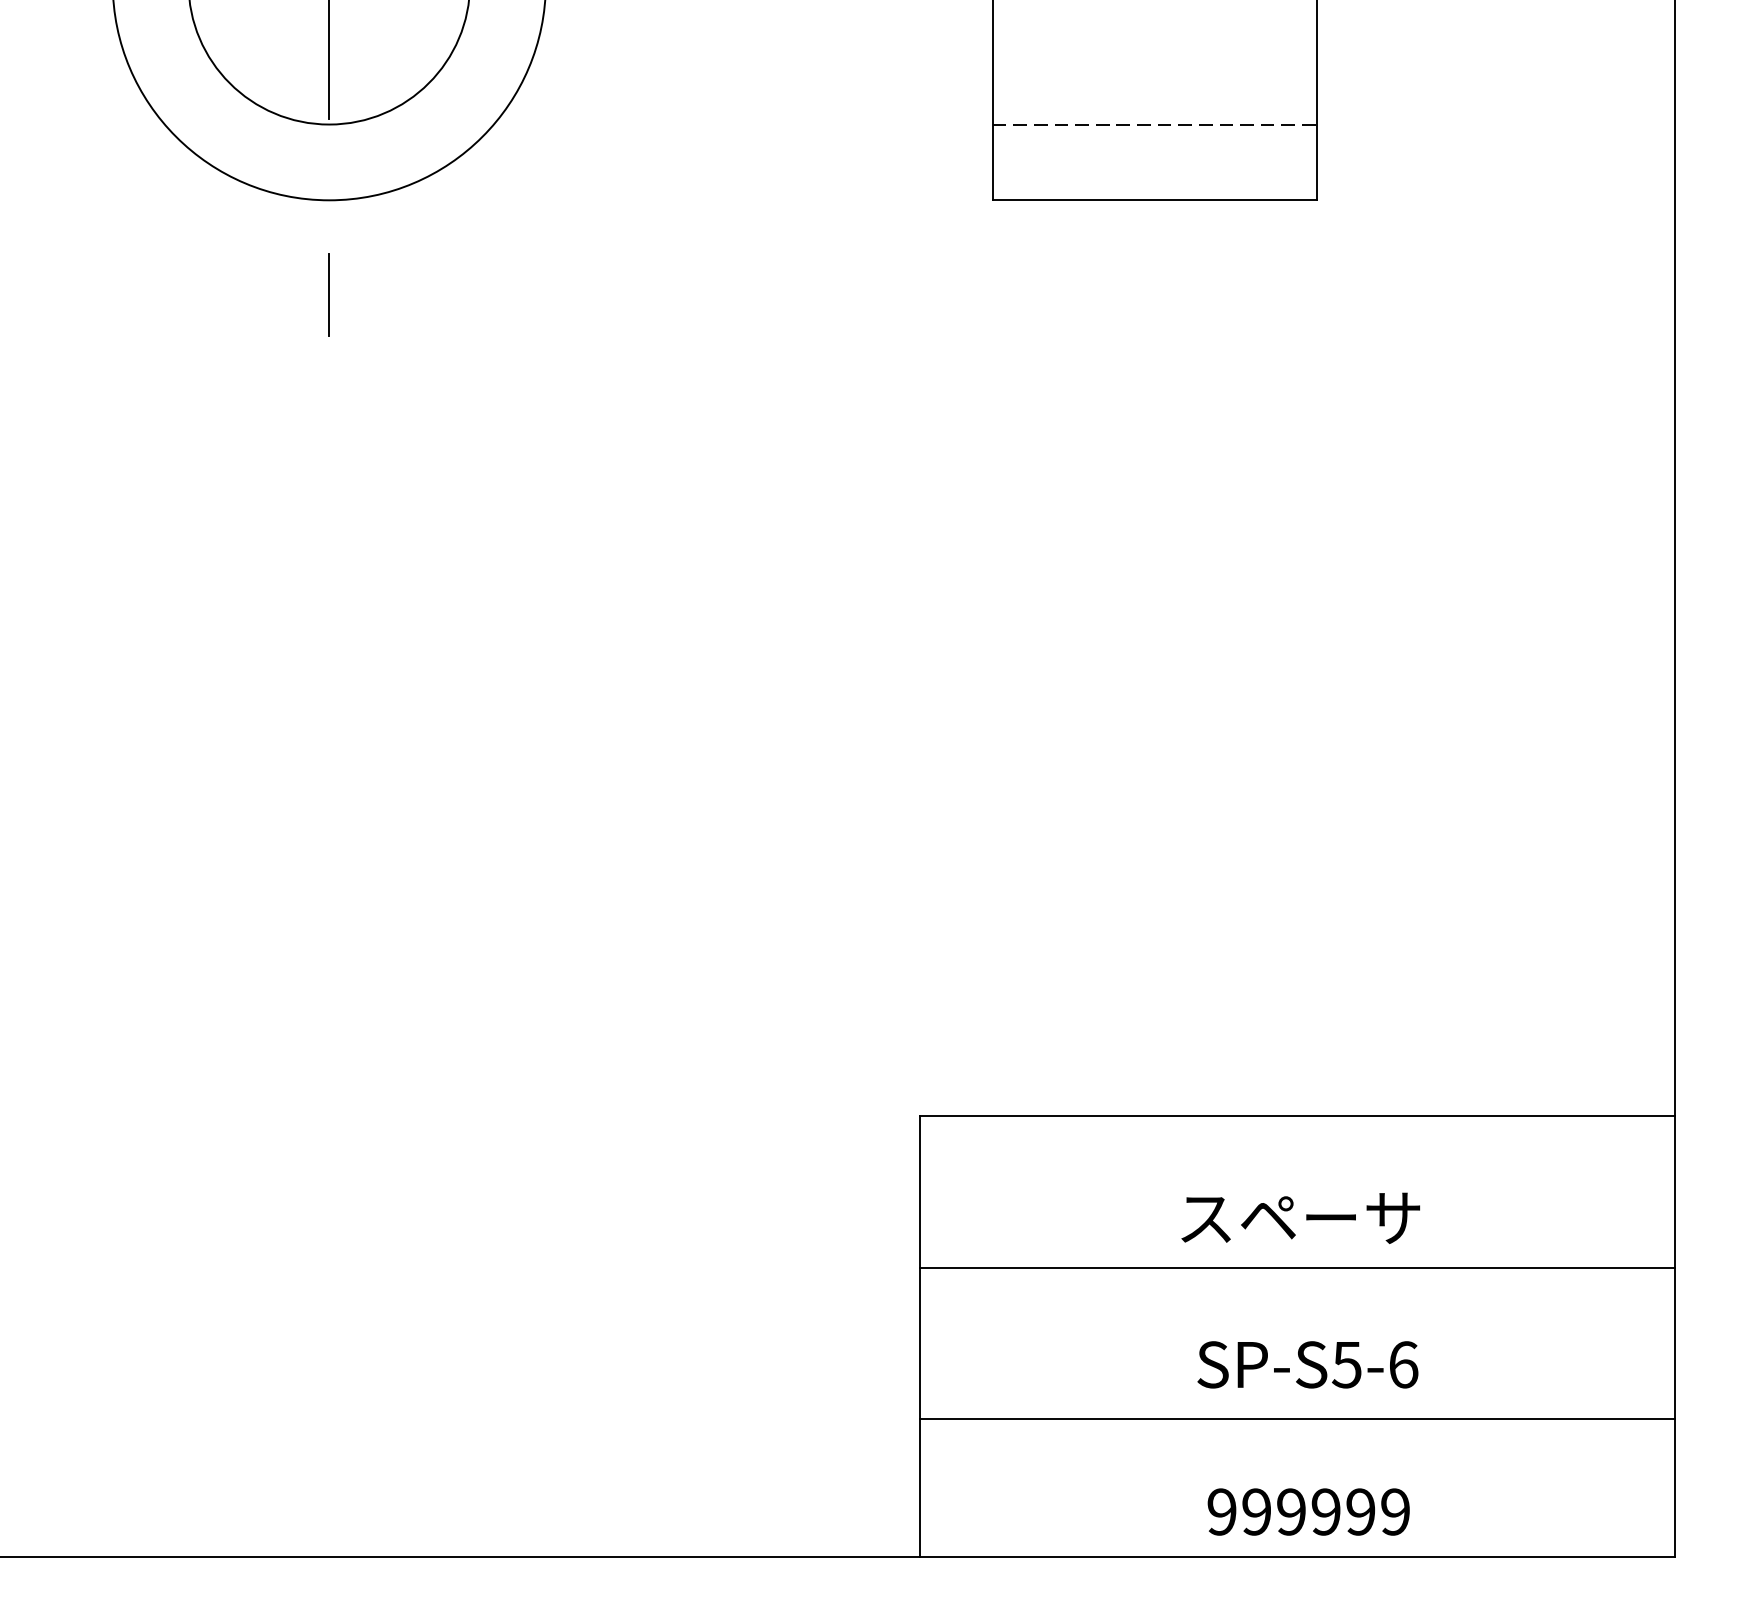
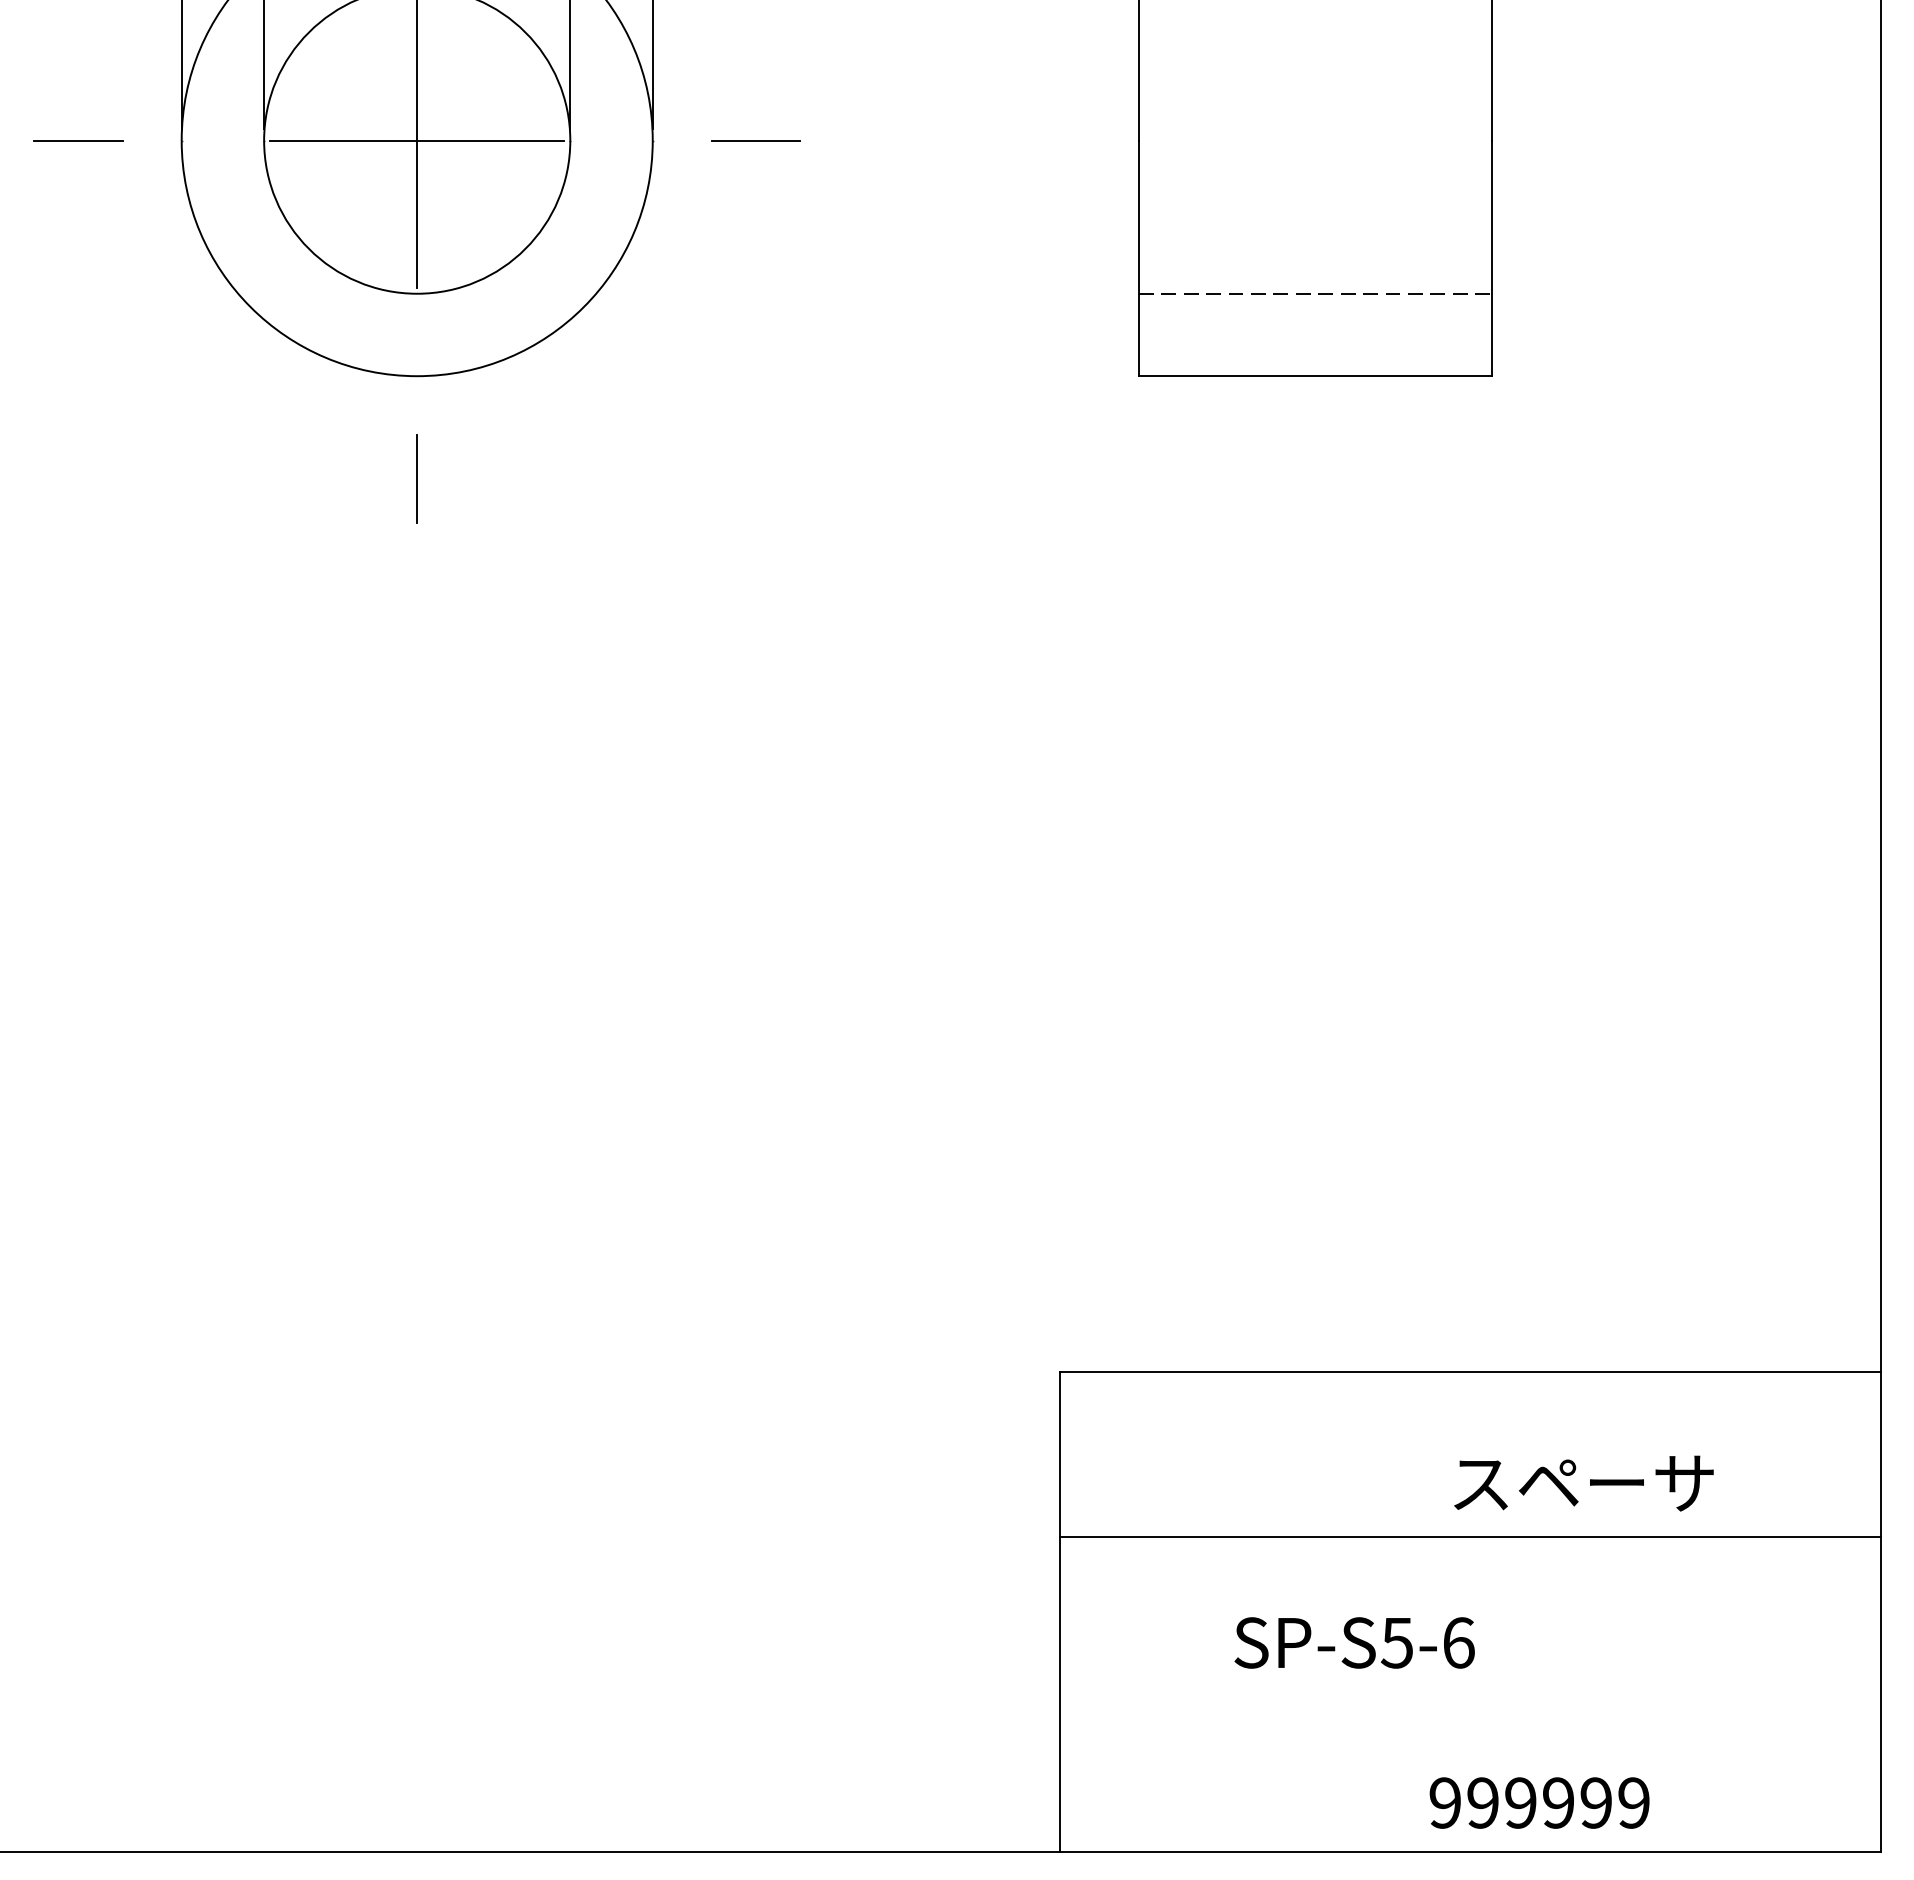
text: (1300, 1218) -> (1583, 1483), moved
text: (1307, 1364) -> (1354, 1642), moved
line: (1297, 1419) -> (1470, 1702), removed
text: (1308, 1511) -> (1539, 1802), moved

